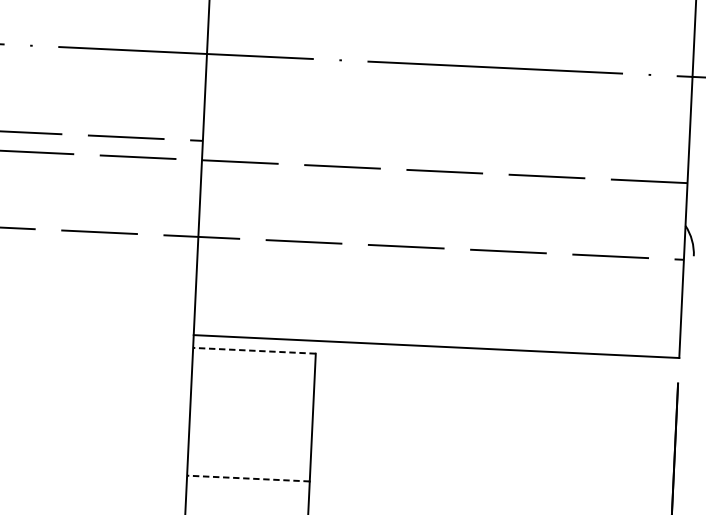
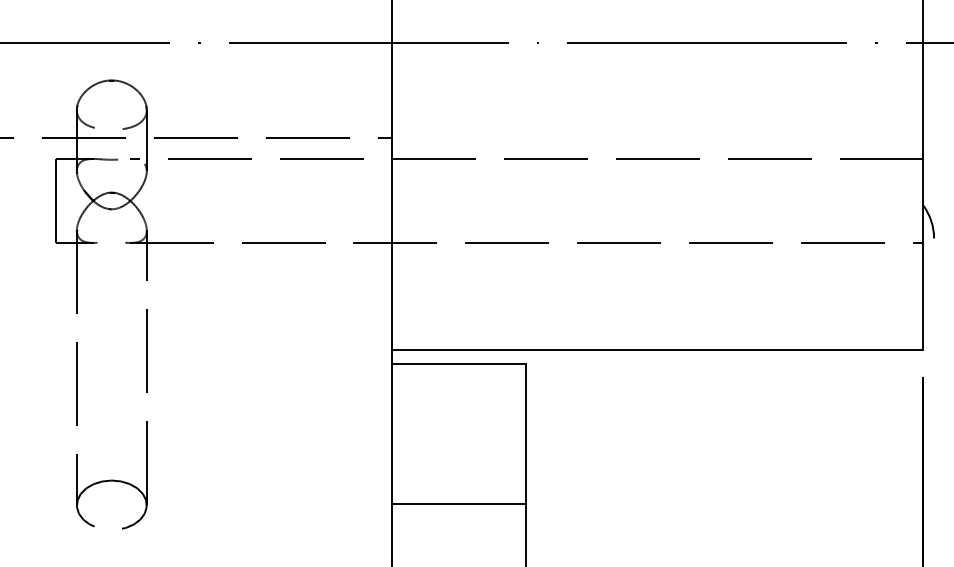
line: (254, 350) -> (458, 364), dashed -> solid
line: (248, 478) -> (458, 504), dashed -> solid

